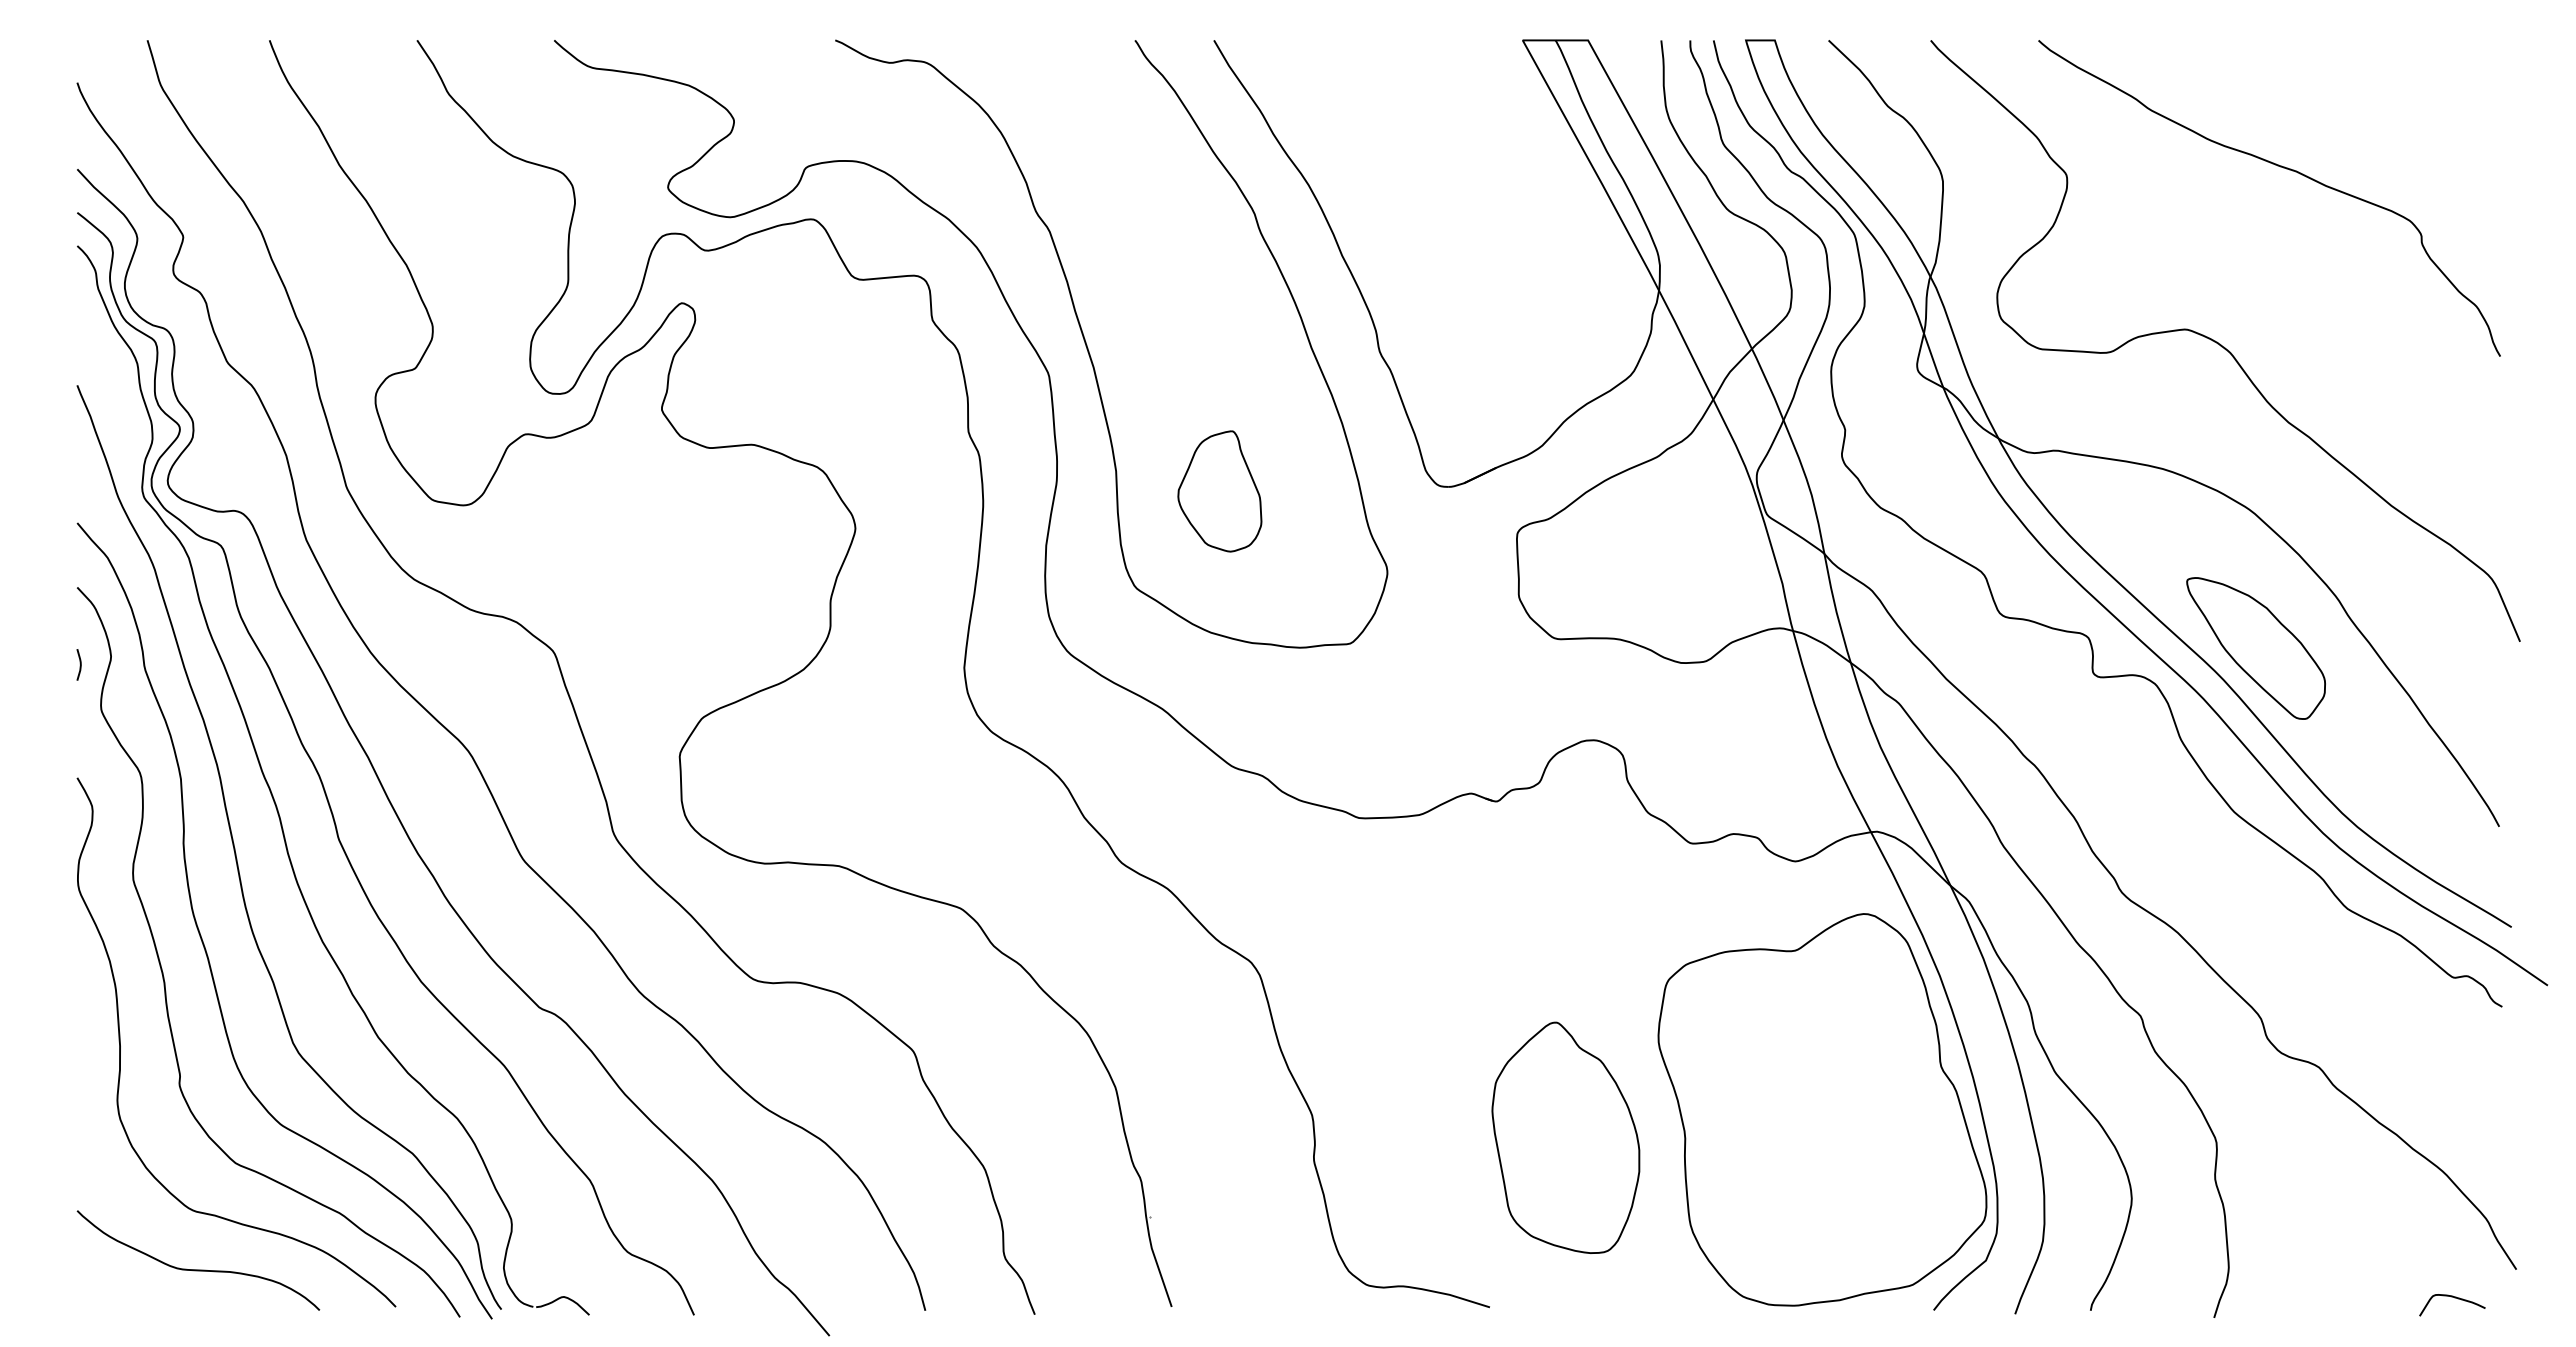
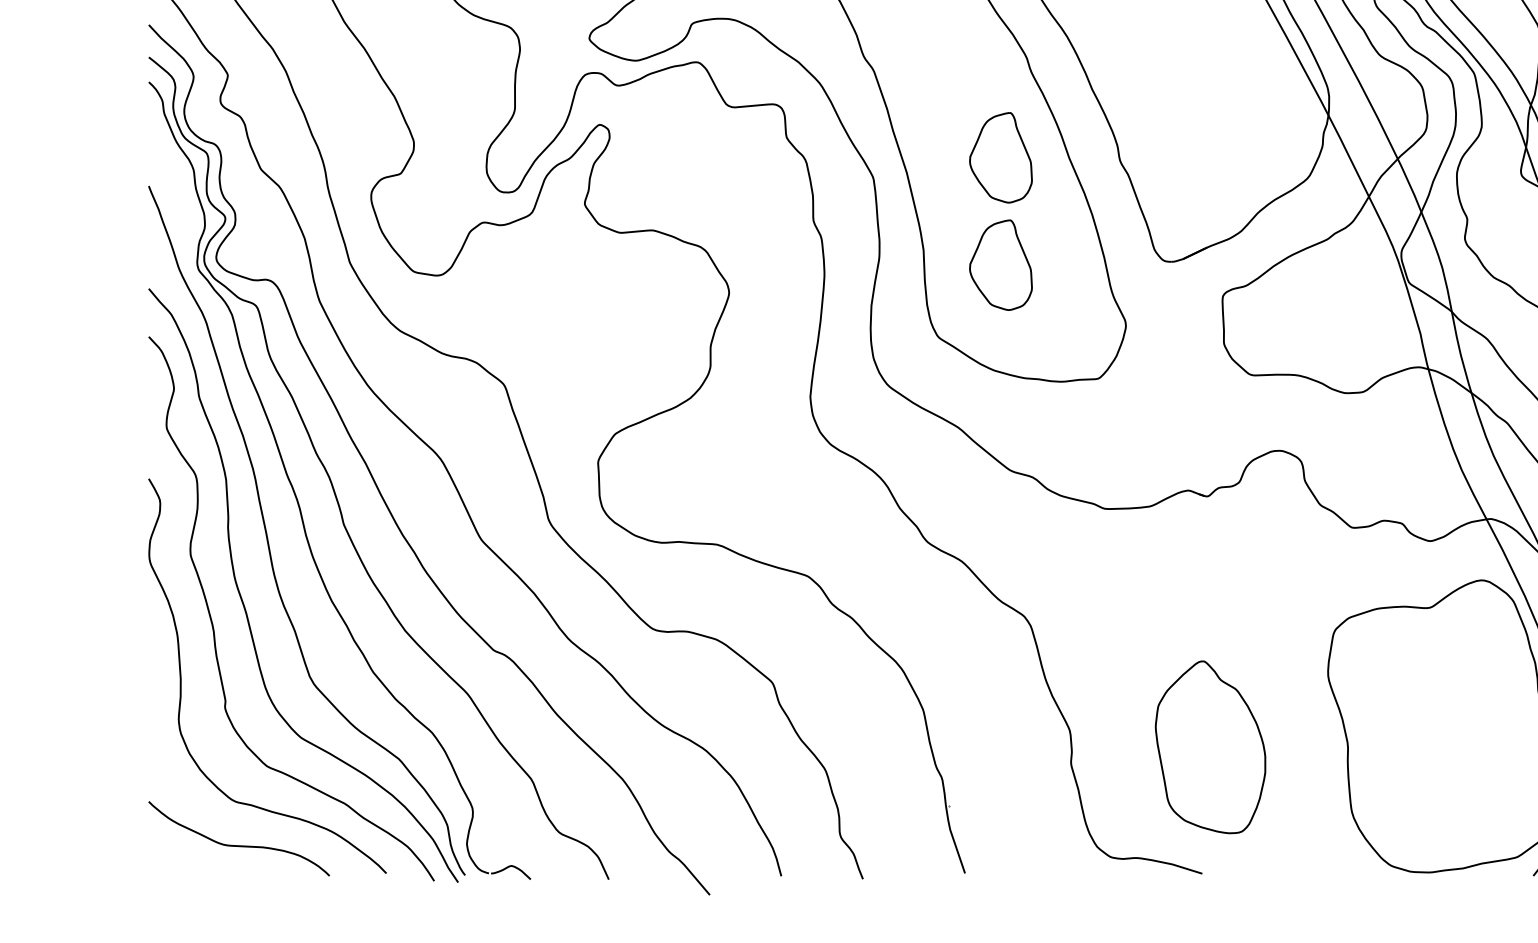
part: (1219, 347) -> (1000, 157), added
curve: (79, 663) -> (150, 393), removed
part: (1565, 1137) -> (1210, 747), moved

